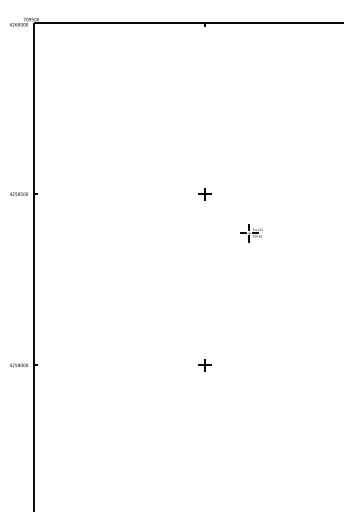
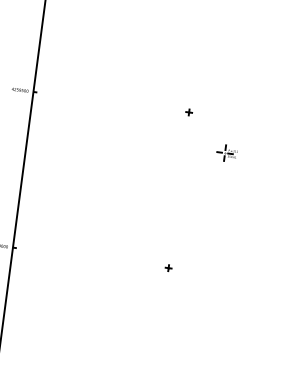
part: (204, 193) -> (189, 111), size x0.62
part: (204, 365) -> (168, 268), size x0.62

